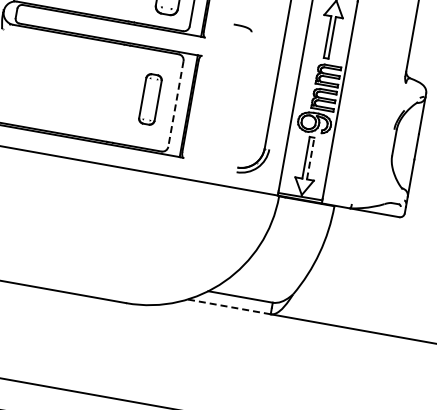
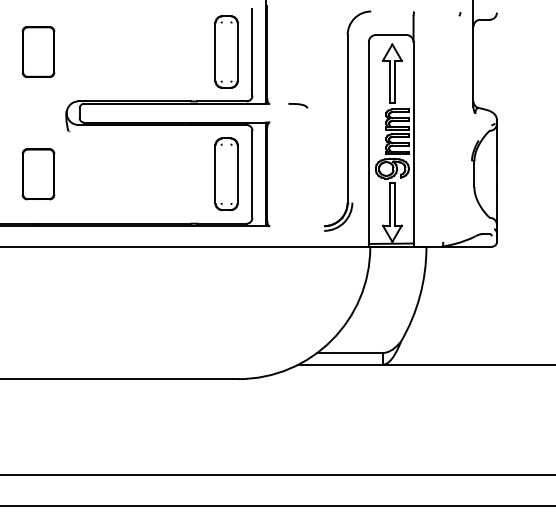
curve: (243, 27) -> (298, 105), moved
part: (150, 99) -> (226, 174), size x1.43
line: (175, 104) -> (252, 174), dashed -> solid
line: (310, 157) -> (394, 203), dashed -> solid
line: (228, 306) -> (339, 364), dashed -> solid

